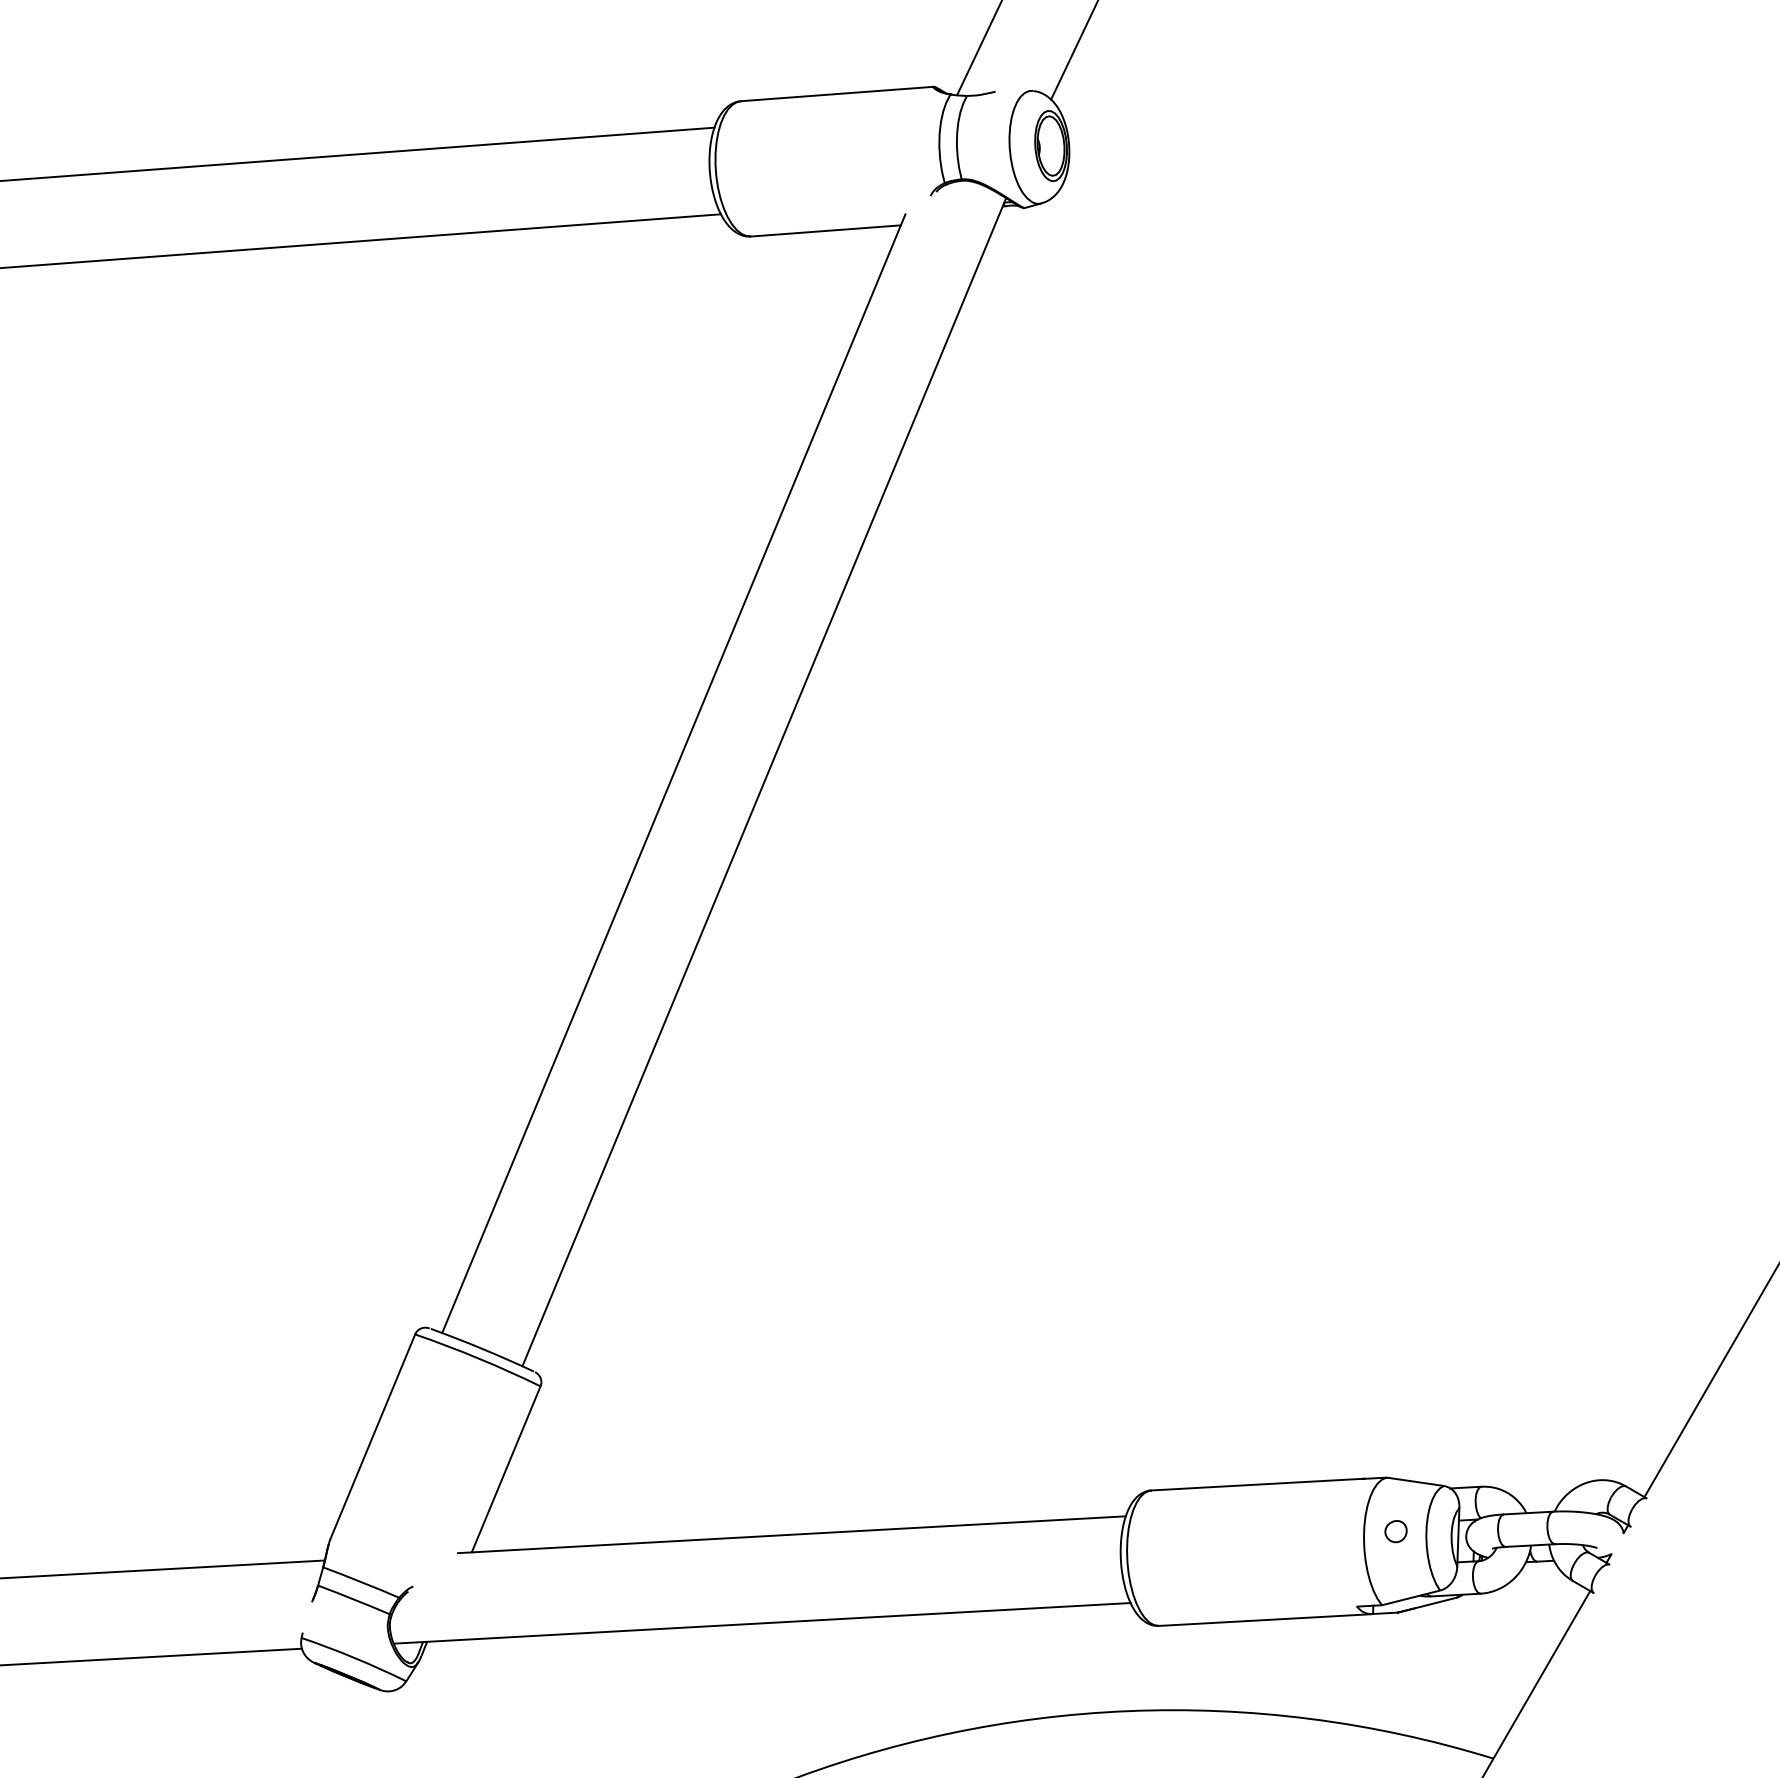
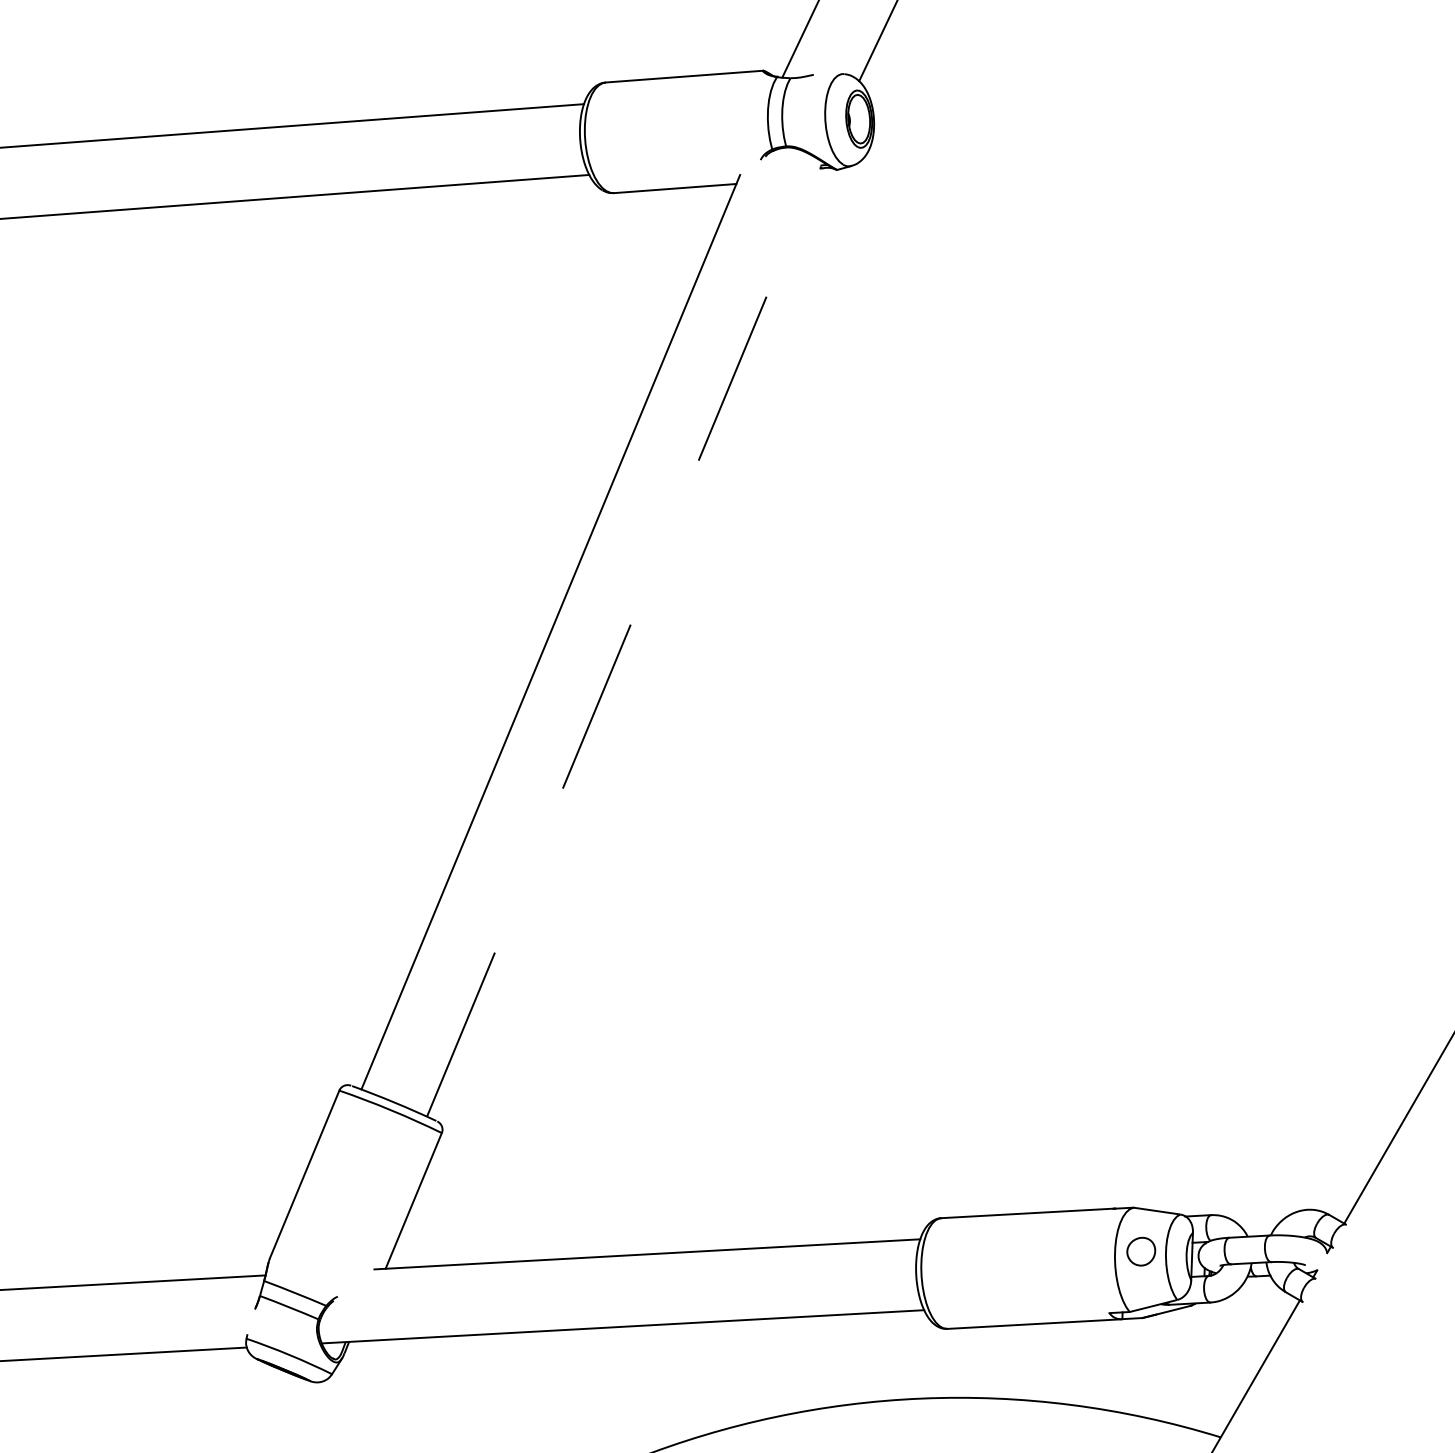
line: (764, 782) -> (624, 639), solid -> dashed
part: (1395, 1531) -> (1140, 1251), size x1.6

